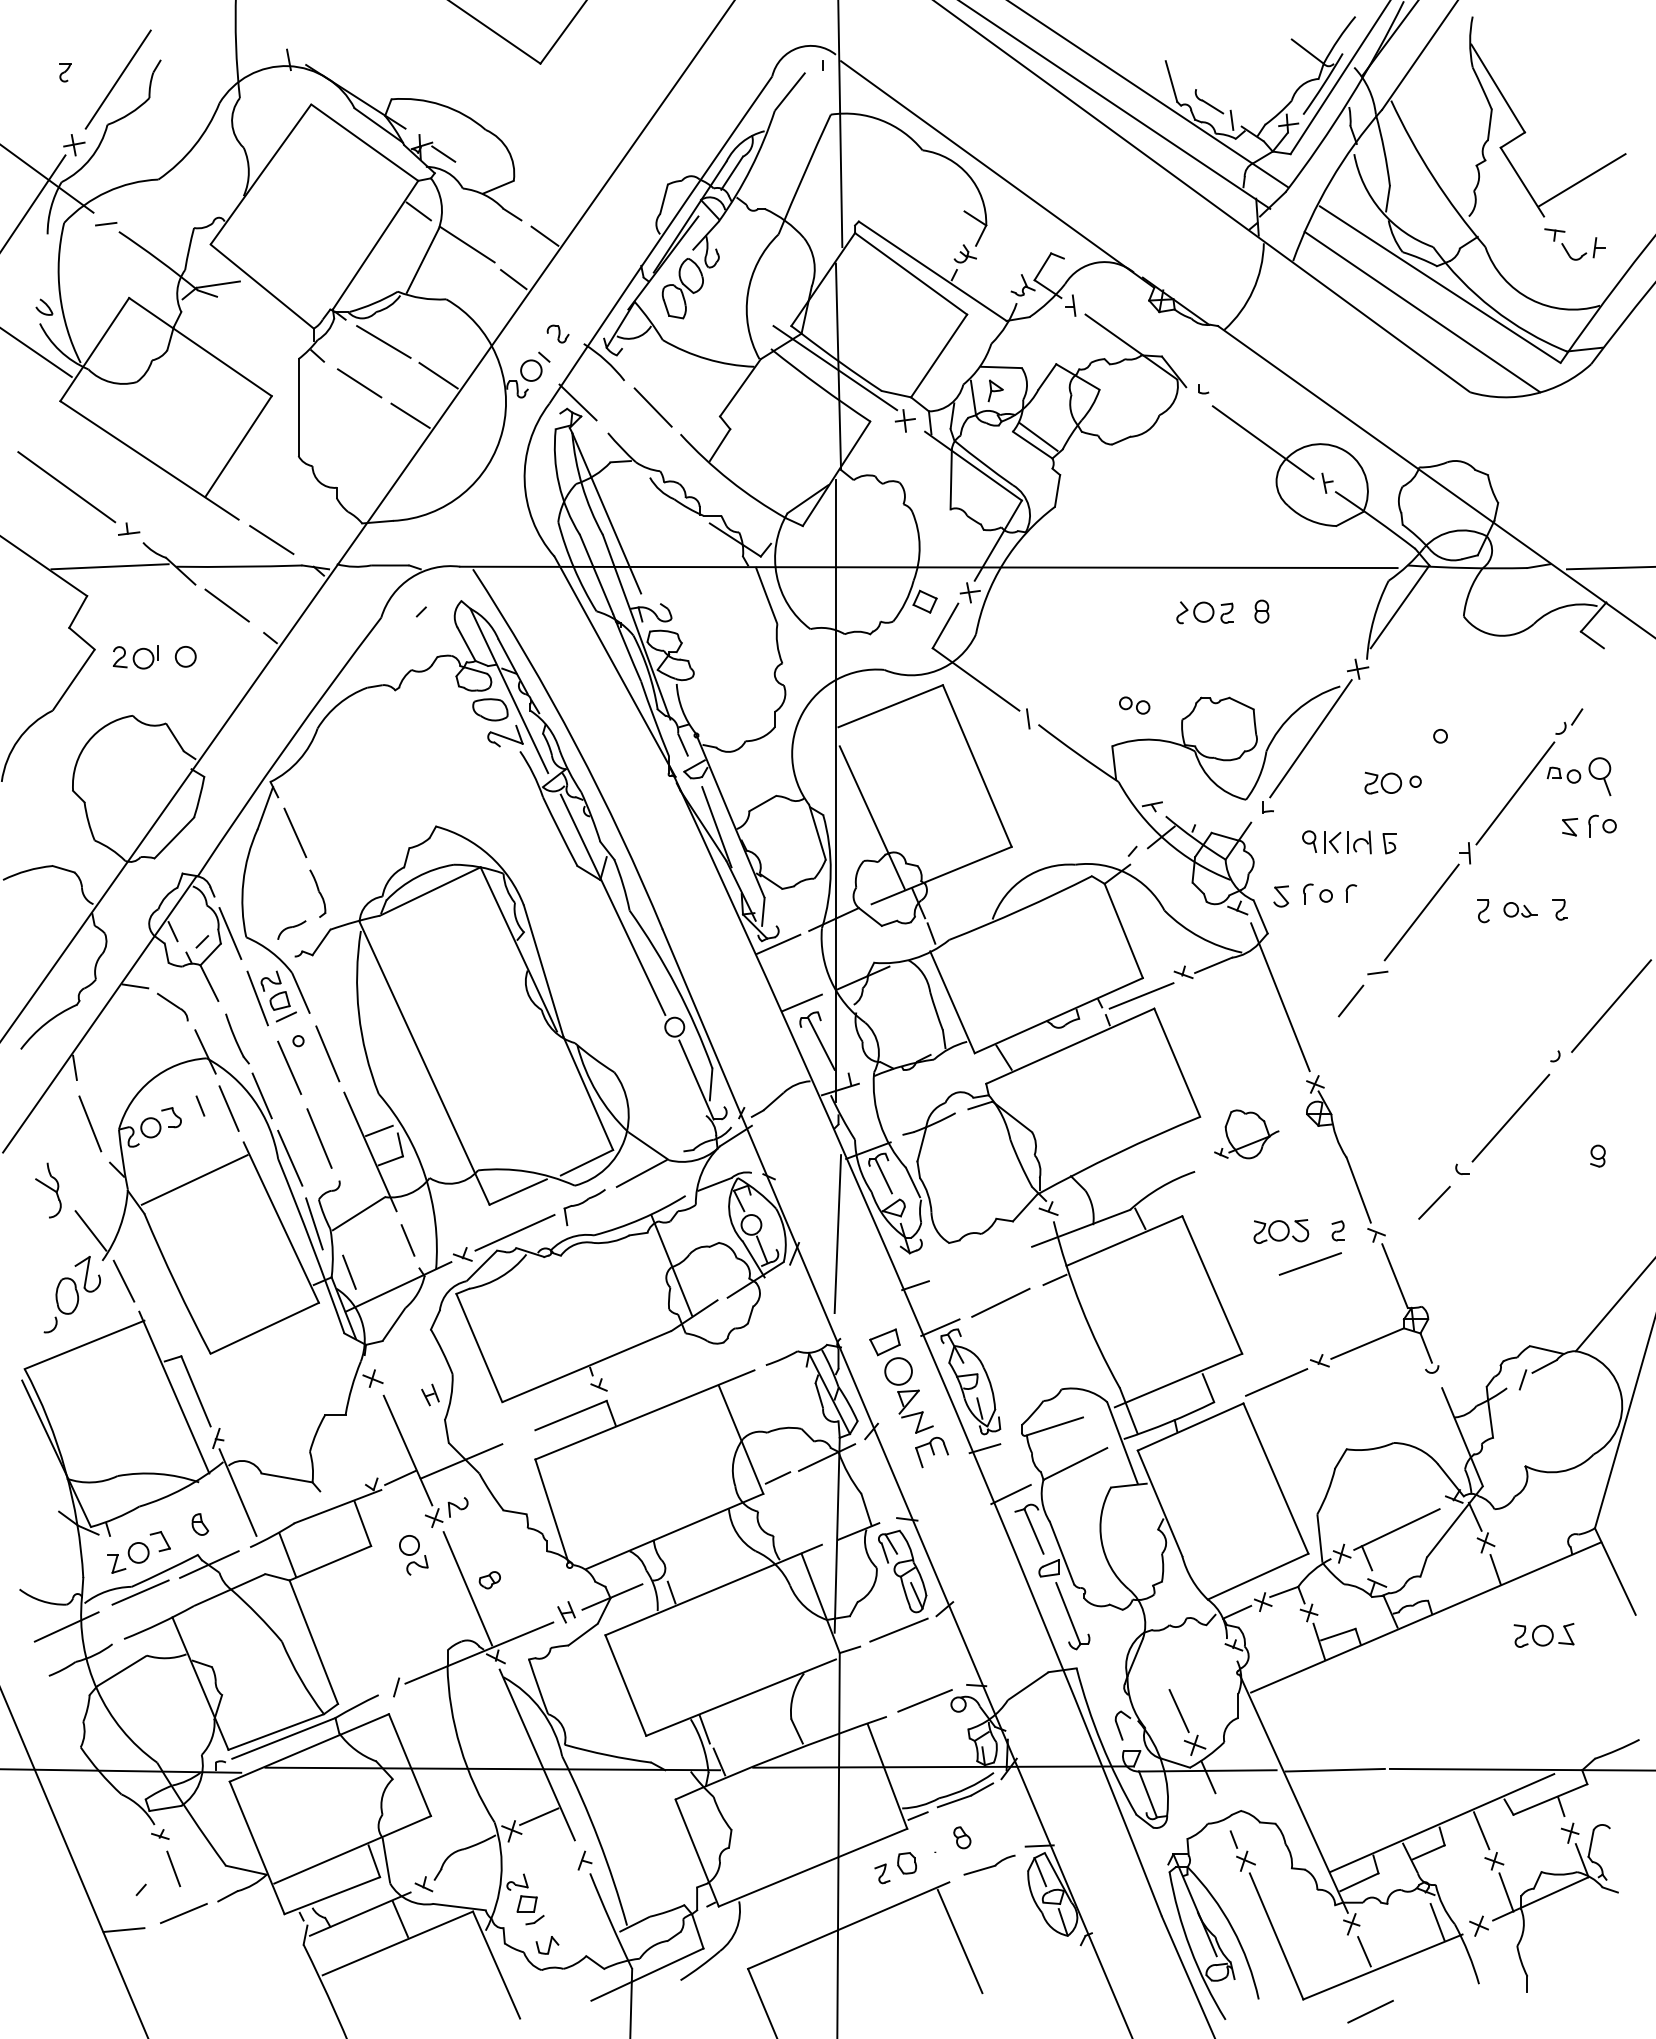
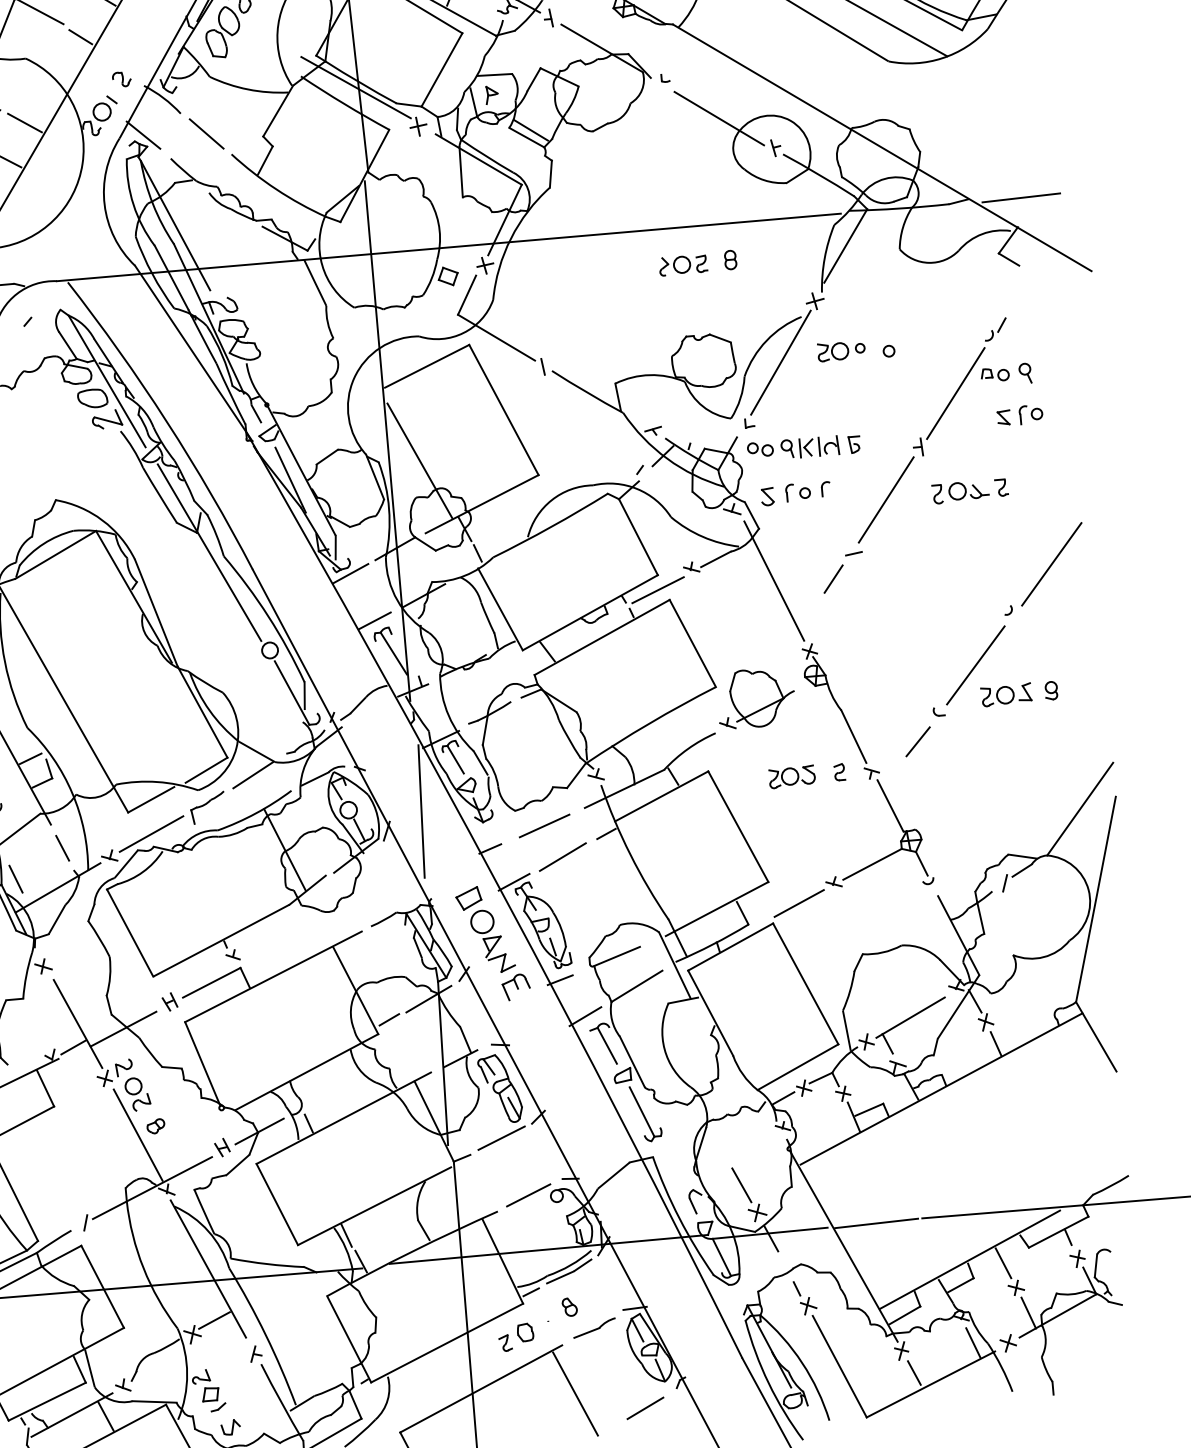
part: (1134, 705) -> (760, 449), moved
part: (1599, 776) -> (1024, 373), size x0.62
part: (1392, 782) -> (840, 350), moved
part: (1520, 909) -> (968, 490), size x1.43
part: (1246, 1134) -> (755, 698), size x1.43
line: (1309, 1263) -> (543, 825), moved
part: (430, 1394) -> (169, 1001), moved
part: (413, 1555) -> (137, 1094), moved
part: (1543, 1635) -> (1005, 695), moved
line: (1370, 2011) -> (645, 1408), moved

